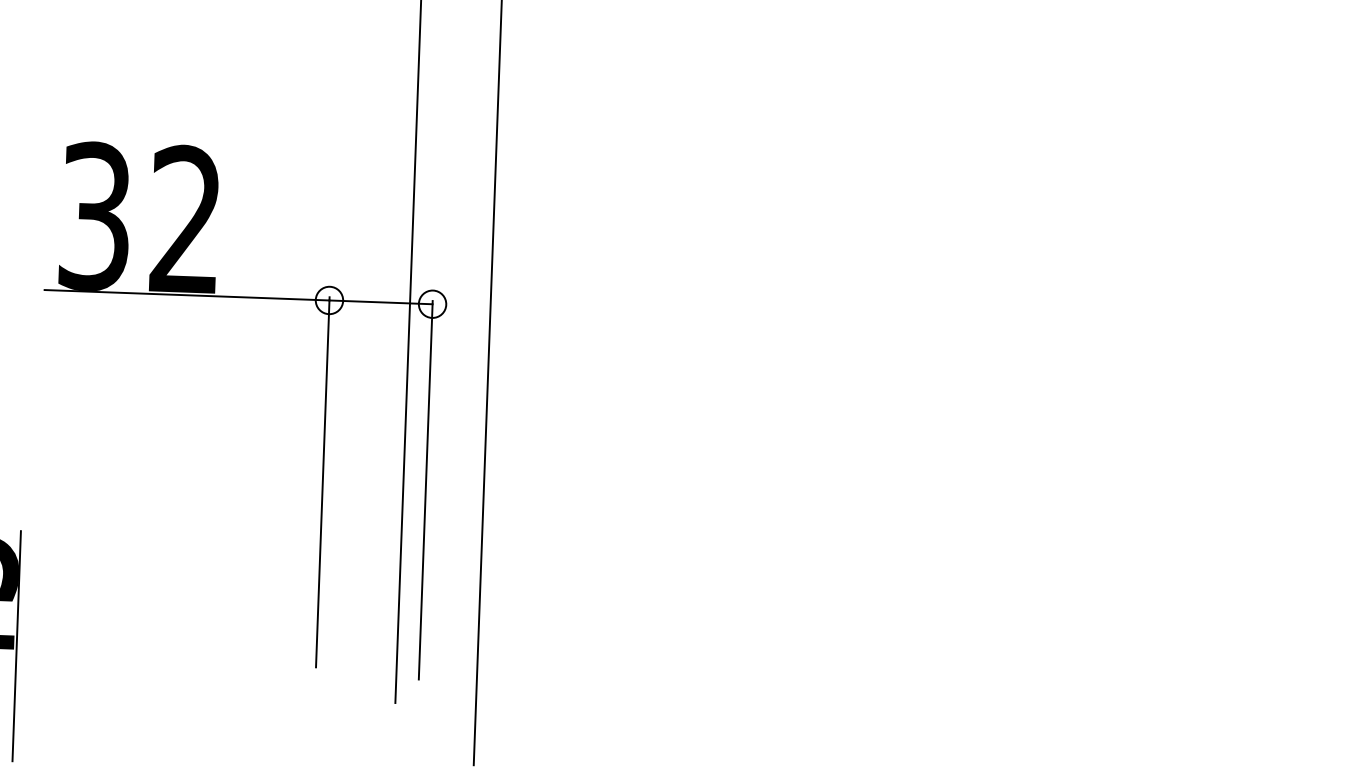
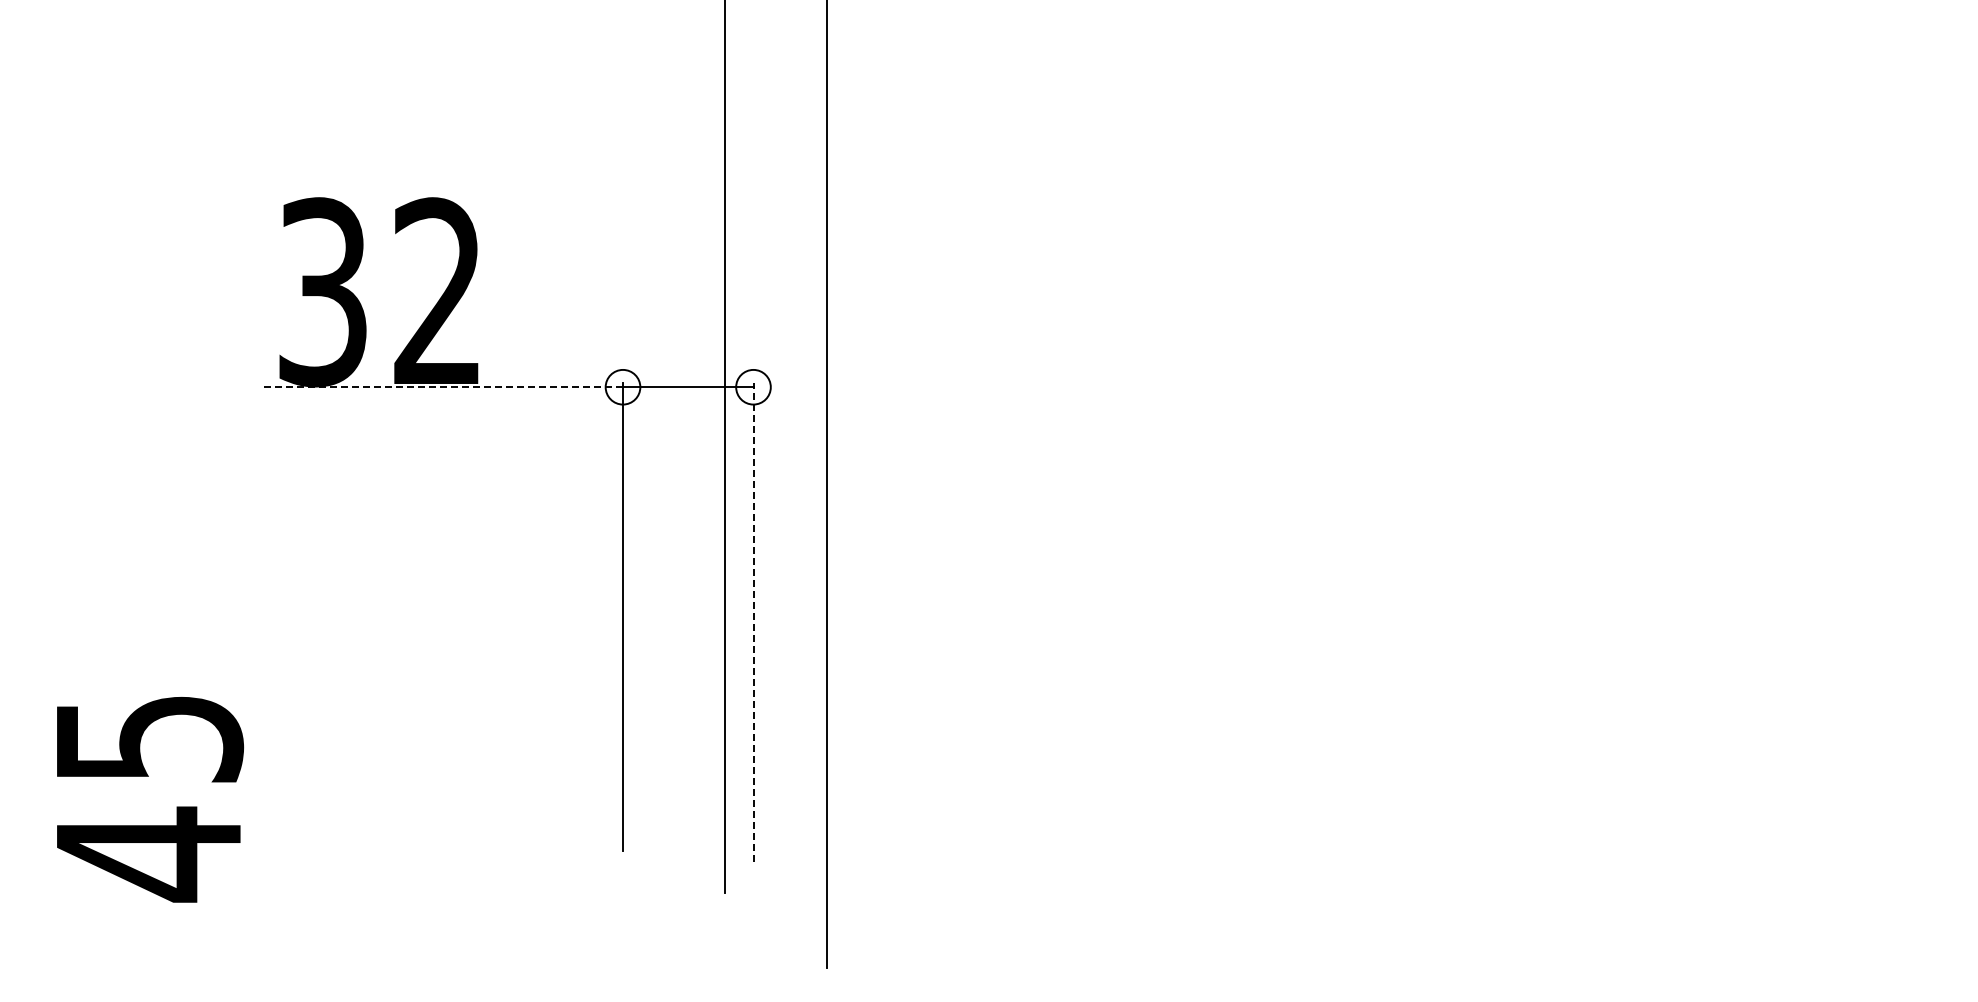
line: (186, 295) -> (442, 387), solid -> dashed
line: (425, 490) -> (753, 622), solid -> dashed
line: (16, 646) -> (243, 838), removed

